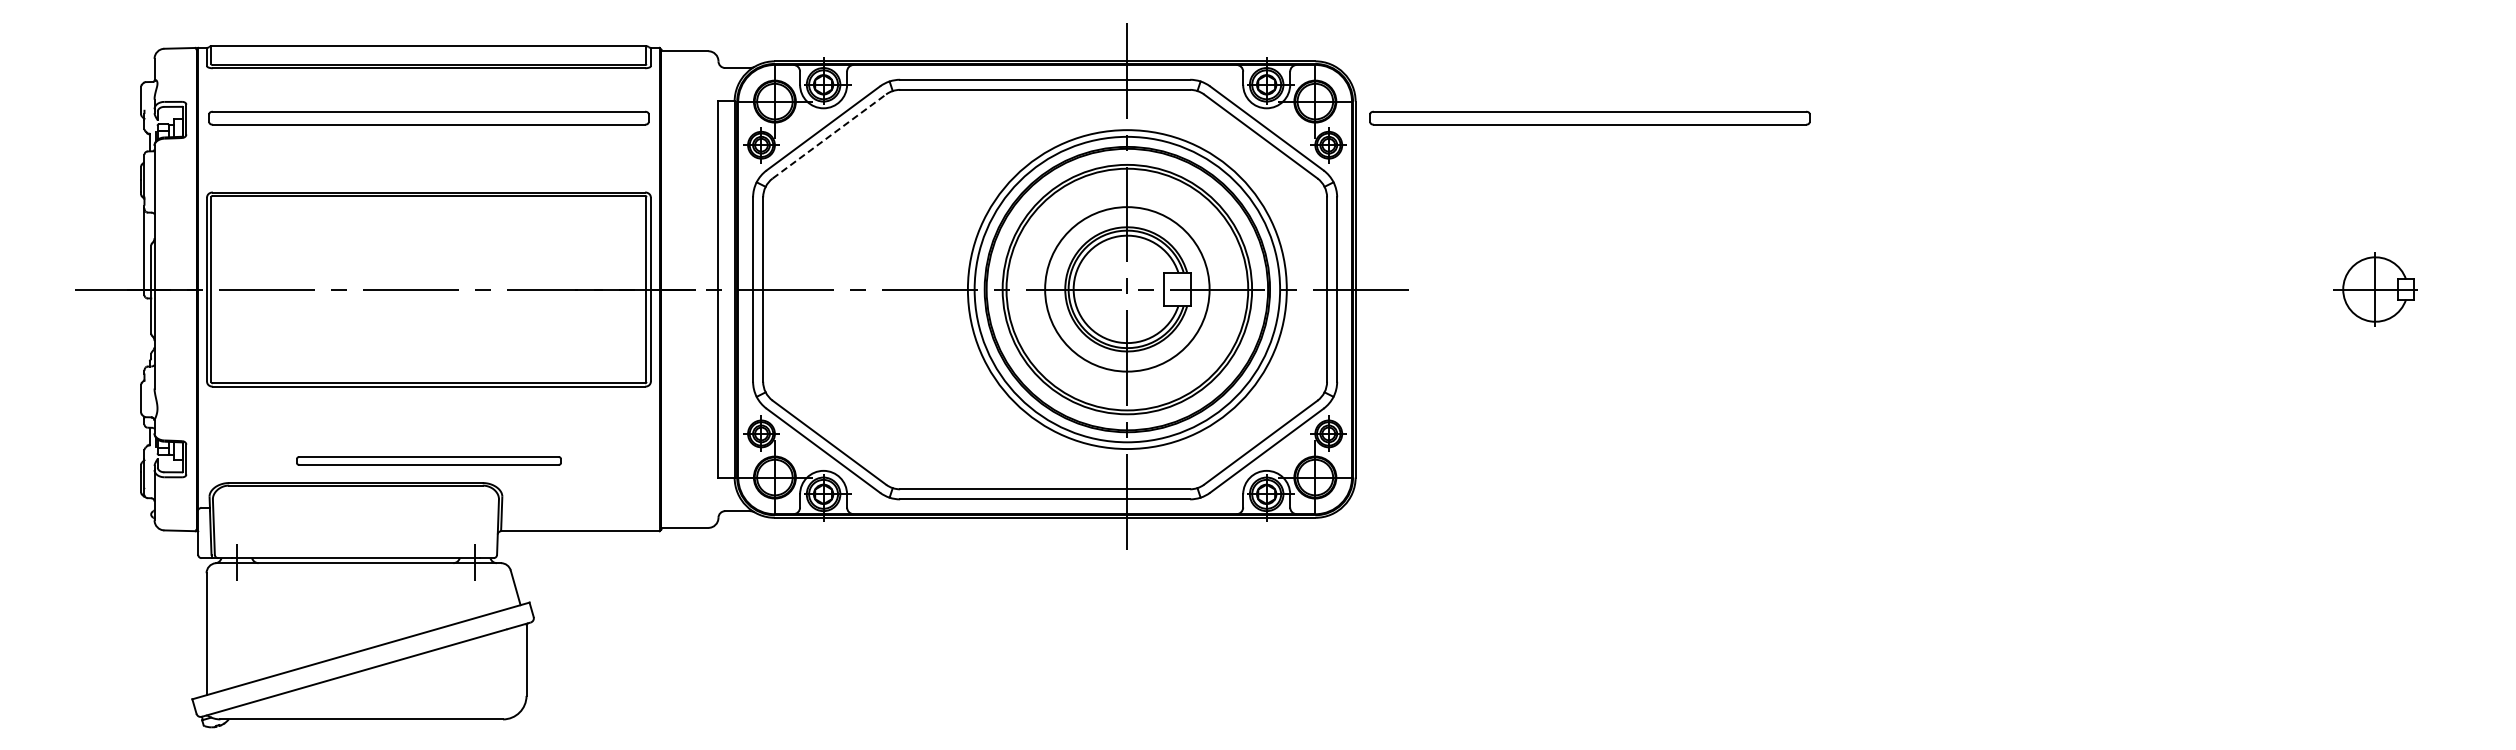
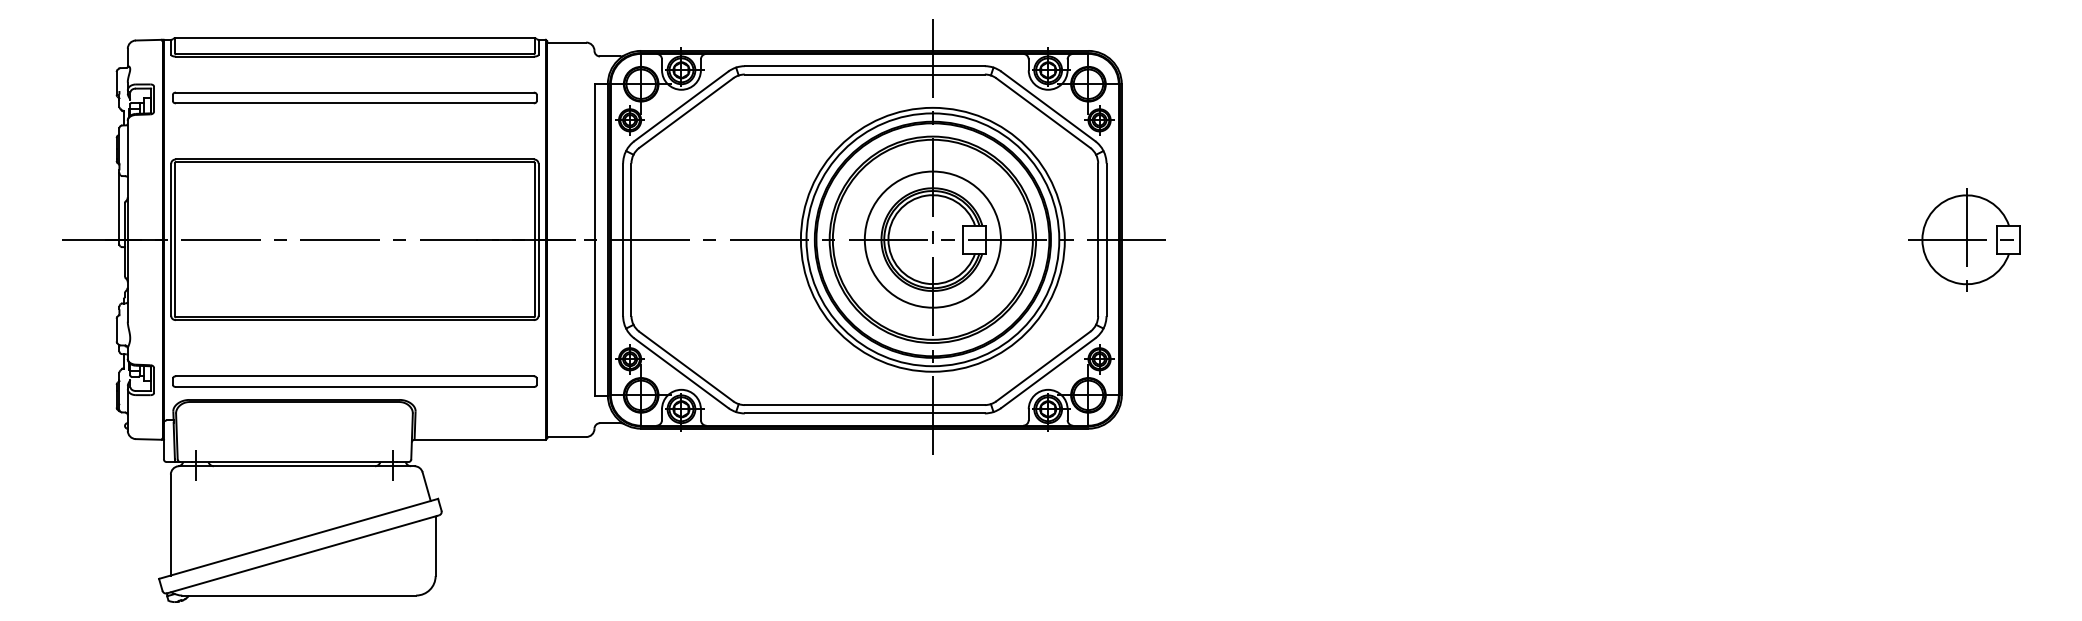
part: (1589, 117) -> (1315, 97), removed
line: (829, 136) -> (686, 113), dashed -> solid
part: (2373, 289) -> (1964, 239), size x1.67
part: (428, 460) -> (354, 381), size x1.67

